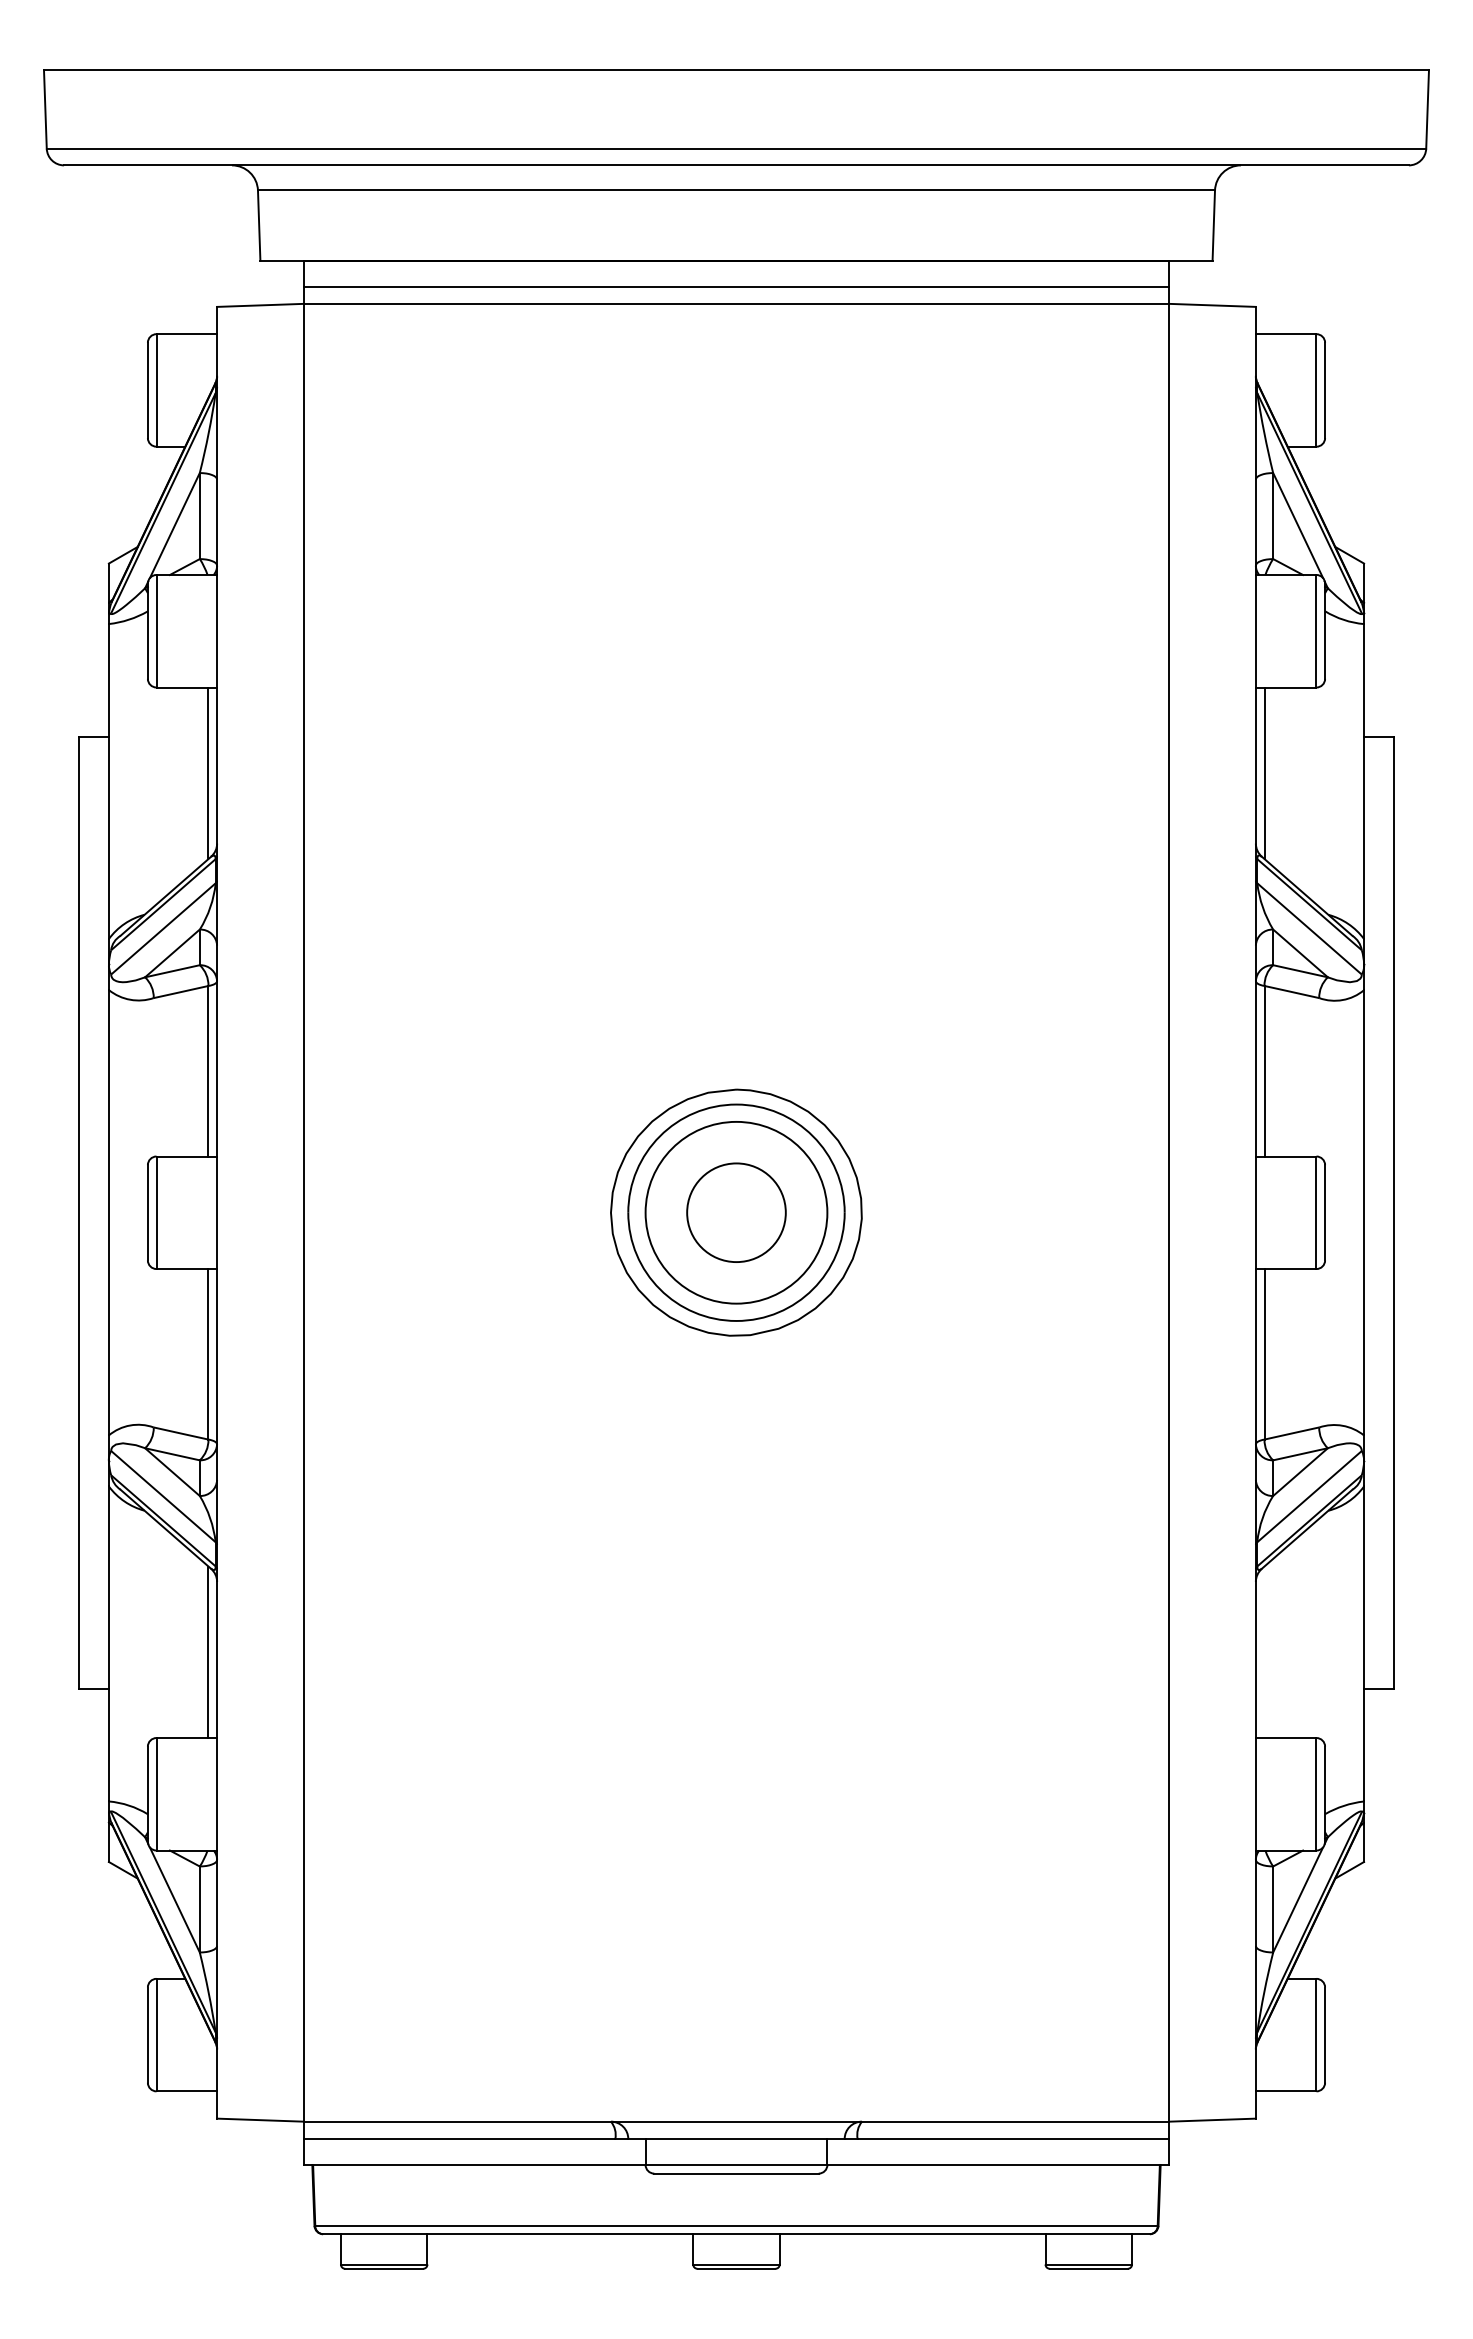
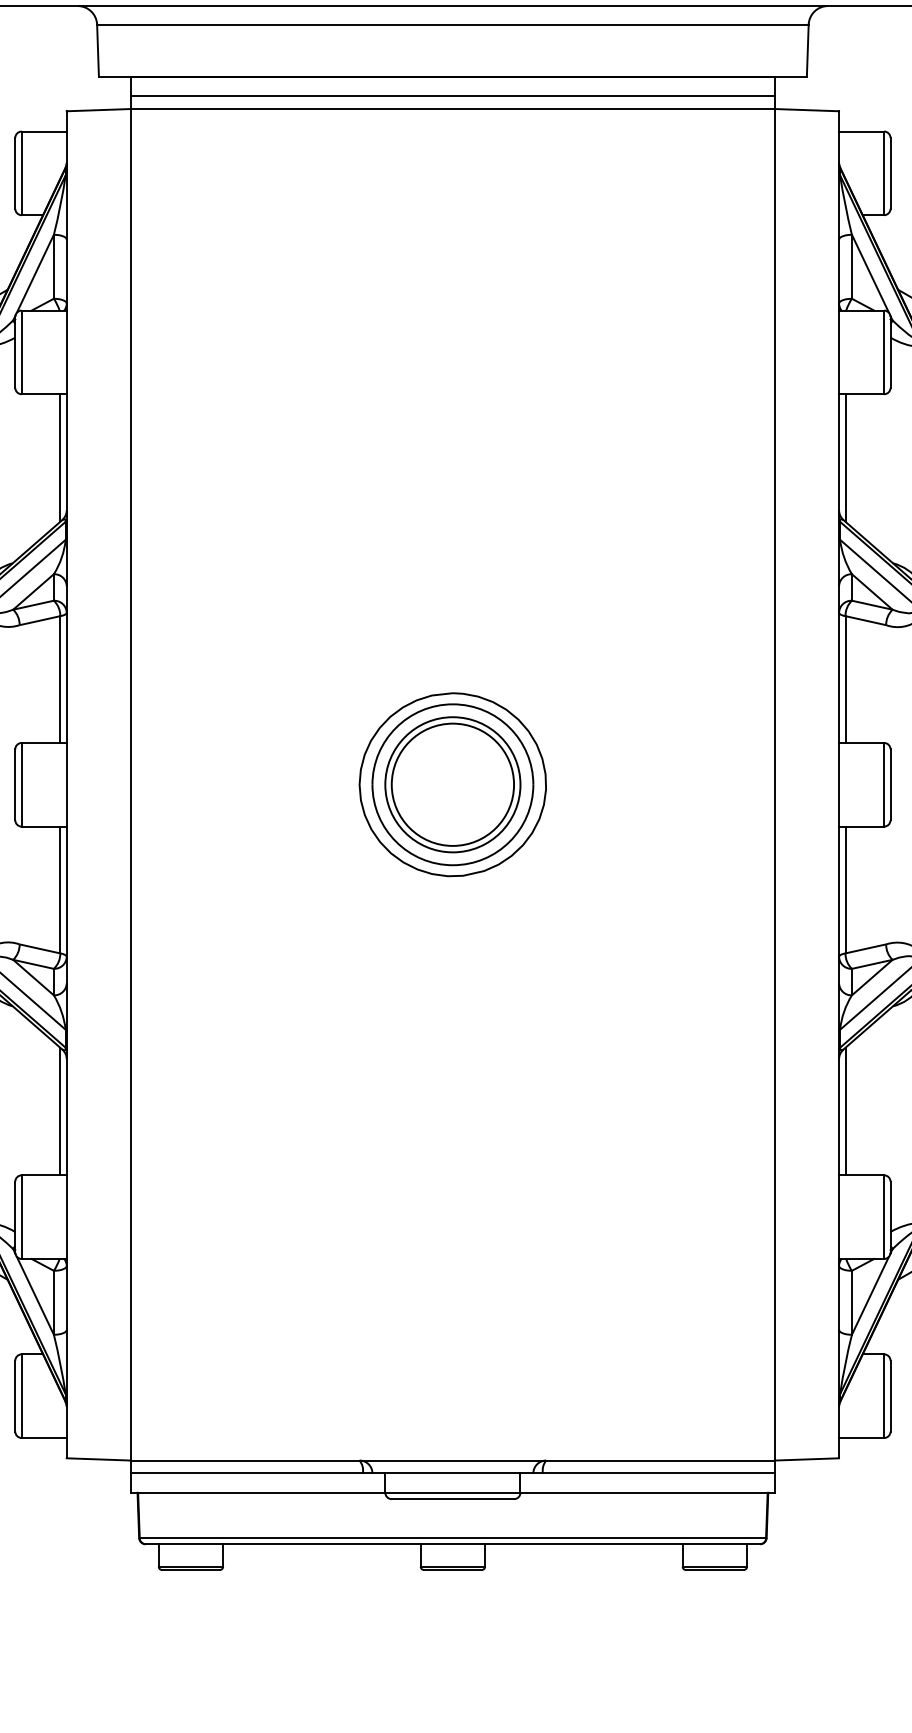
circle: (736, 1212) -> (452, 784), size x1.67
line: (1264, 1652) -> (845, 1111), added

